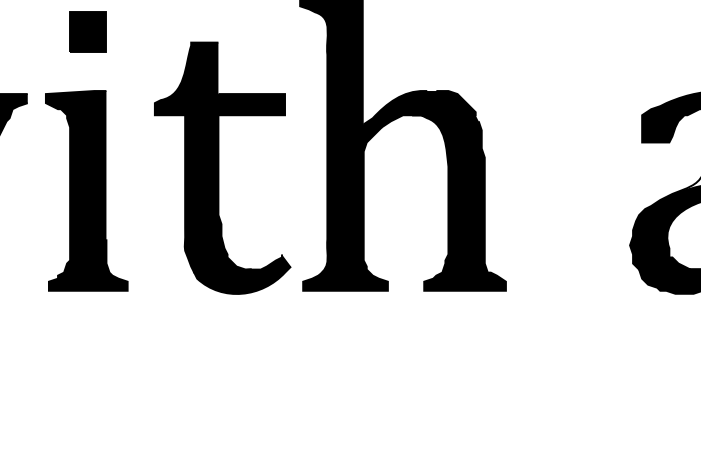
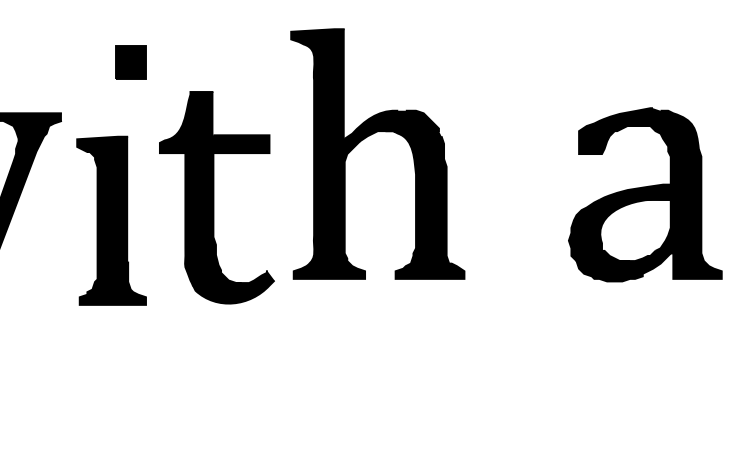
part: (87, 32) -> (130, 62), moved
part: (222, 167) -> (216, 197), moved
part: (86, 190) -> (111, 220), moved

